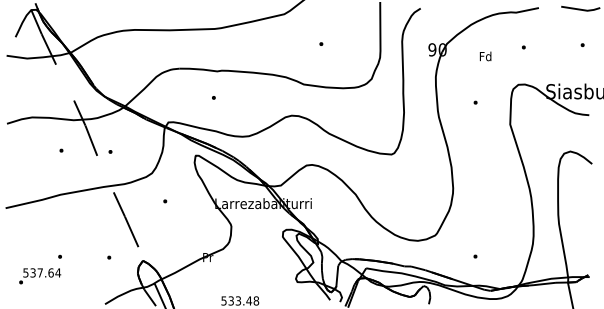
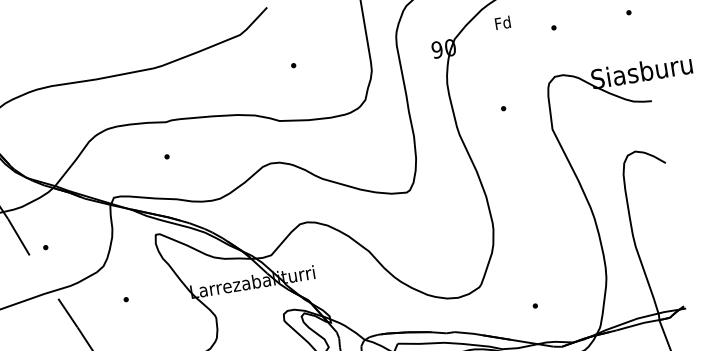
text: (485, 56) -> (502, 23), moved

